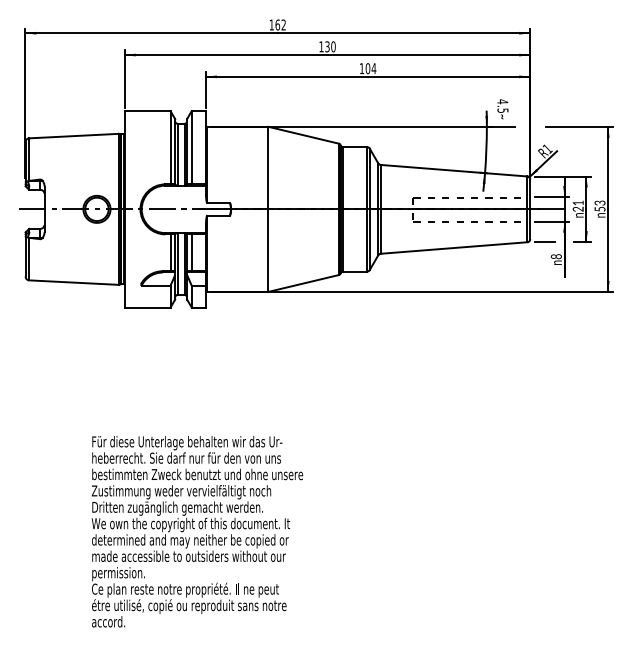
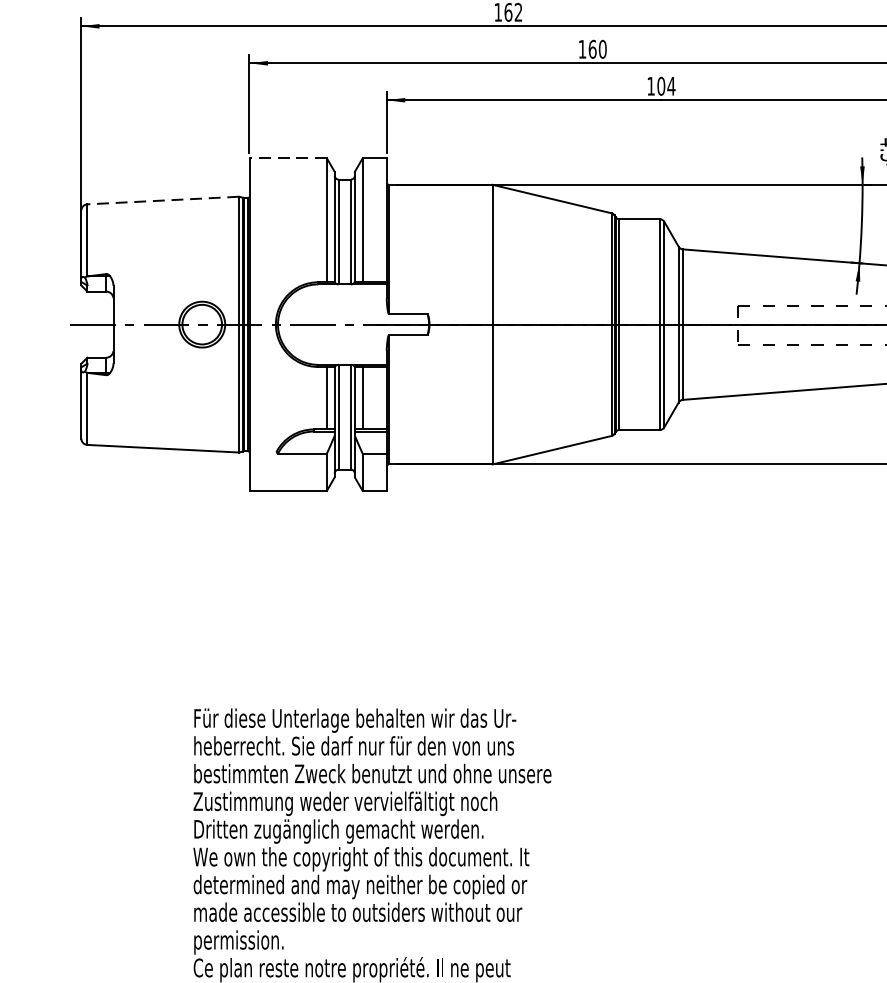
text: (327, 46) -> (592, 48), 130 -> 160
line: (147, 111) -> (287, 158), solid -> dashed
line: (73, 136) -> (162, 201), solid -> dashed

